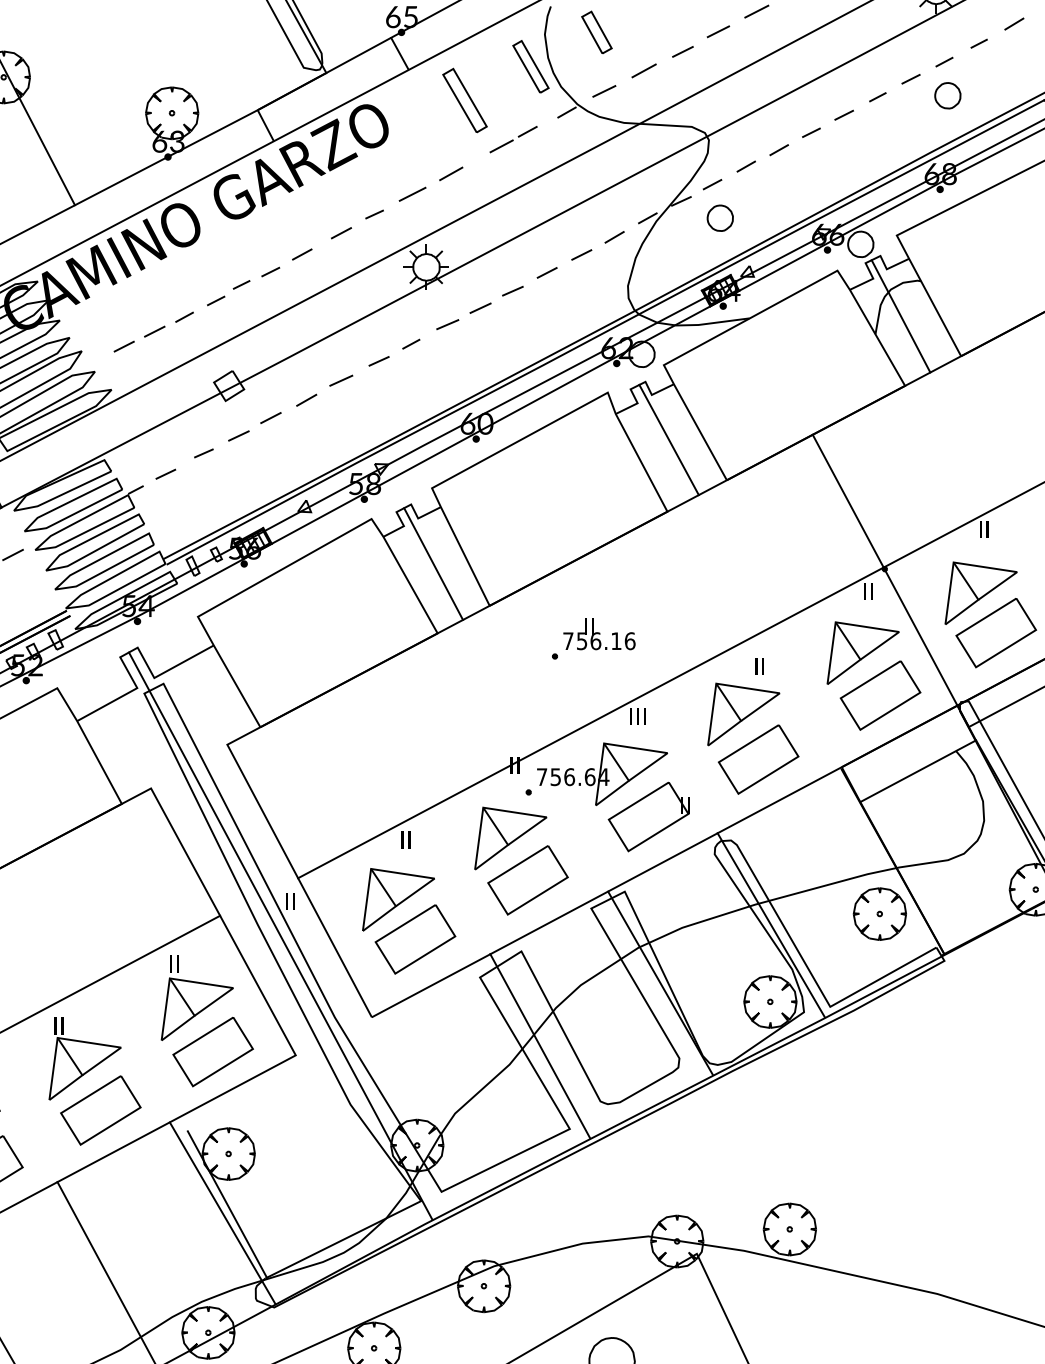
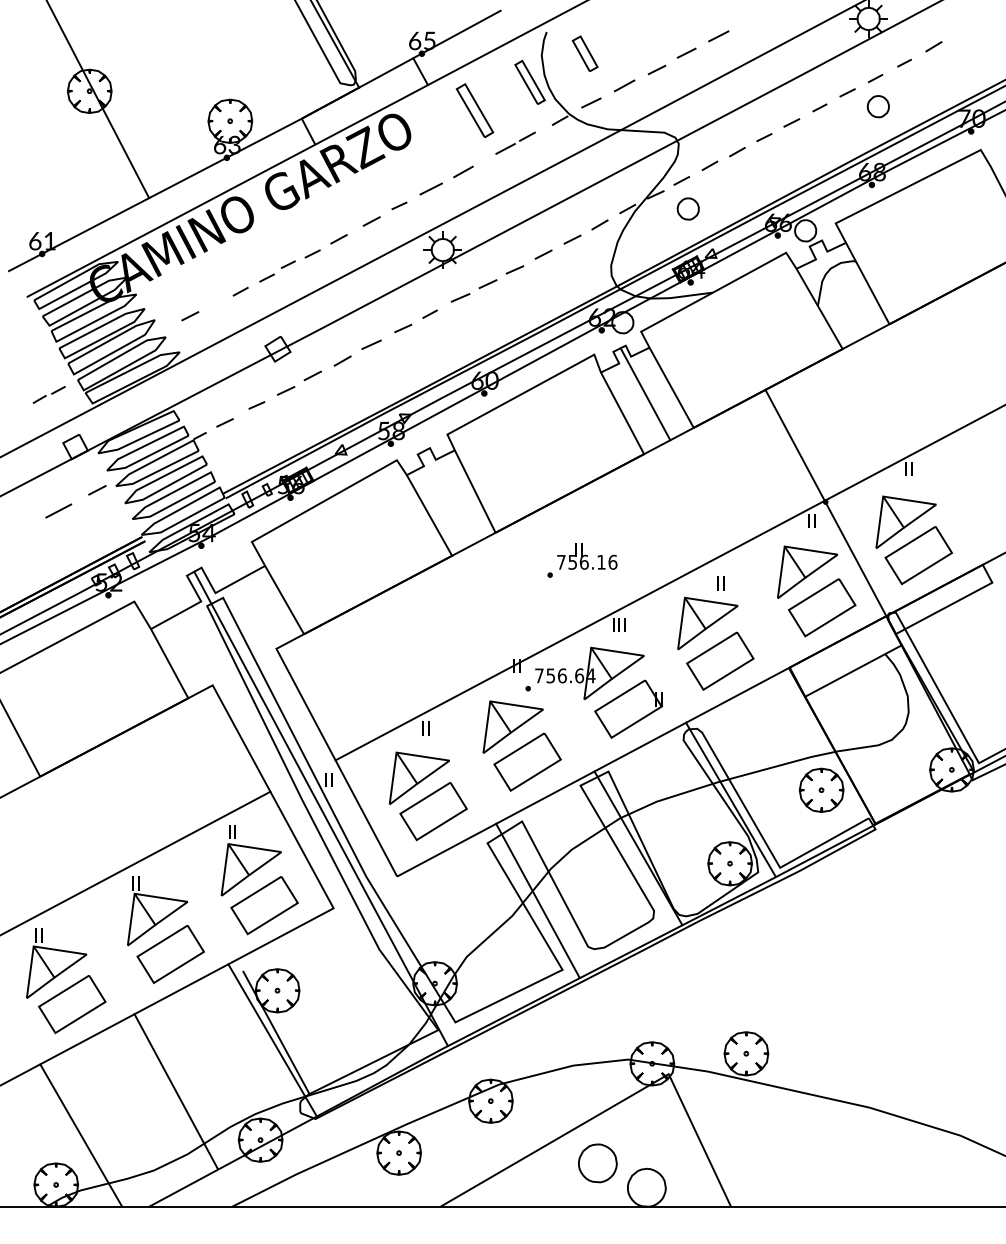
line: (900, 315) -> (838, 290), removed
line: (154, 331) -> (215, 303), removed
line: (433, 563) -> (448, 497), removed

